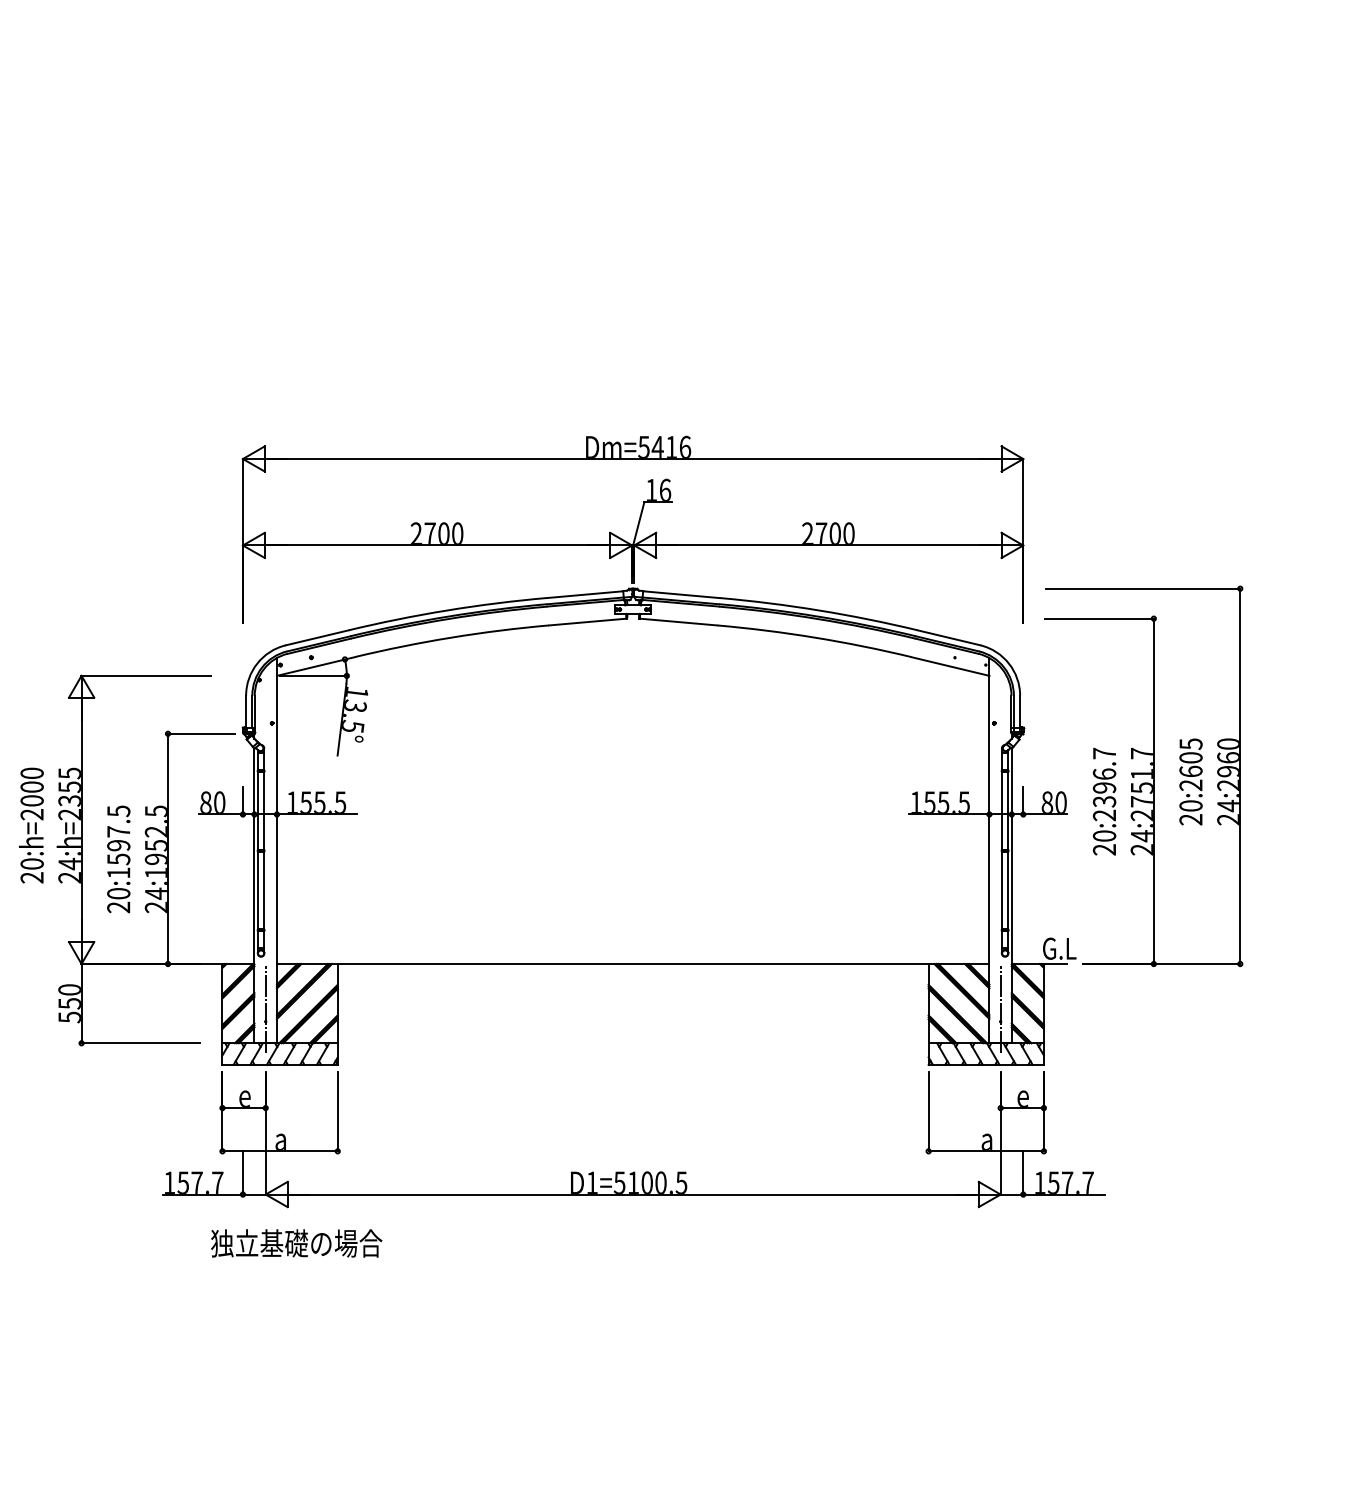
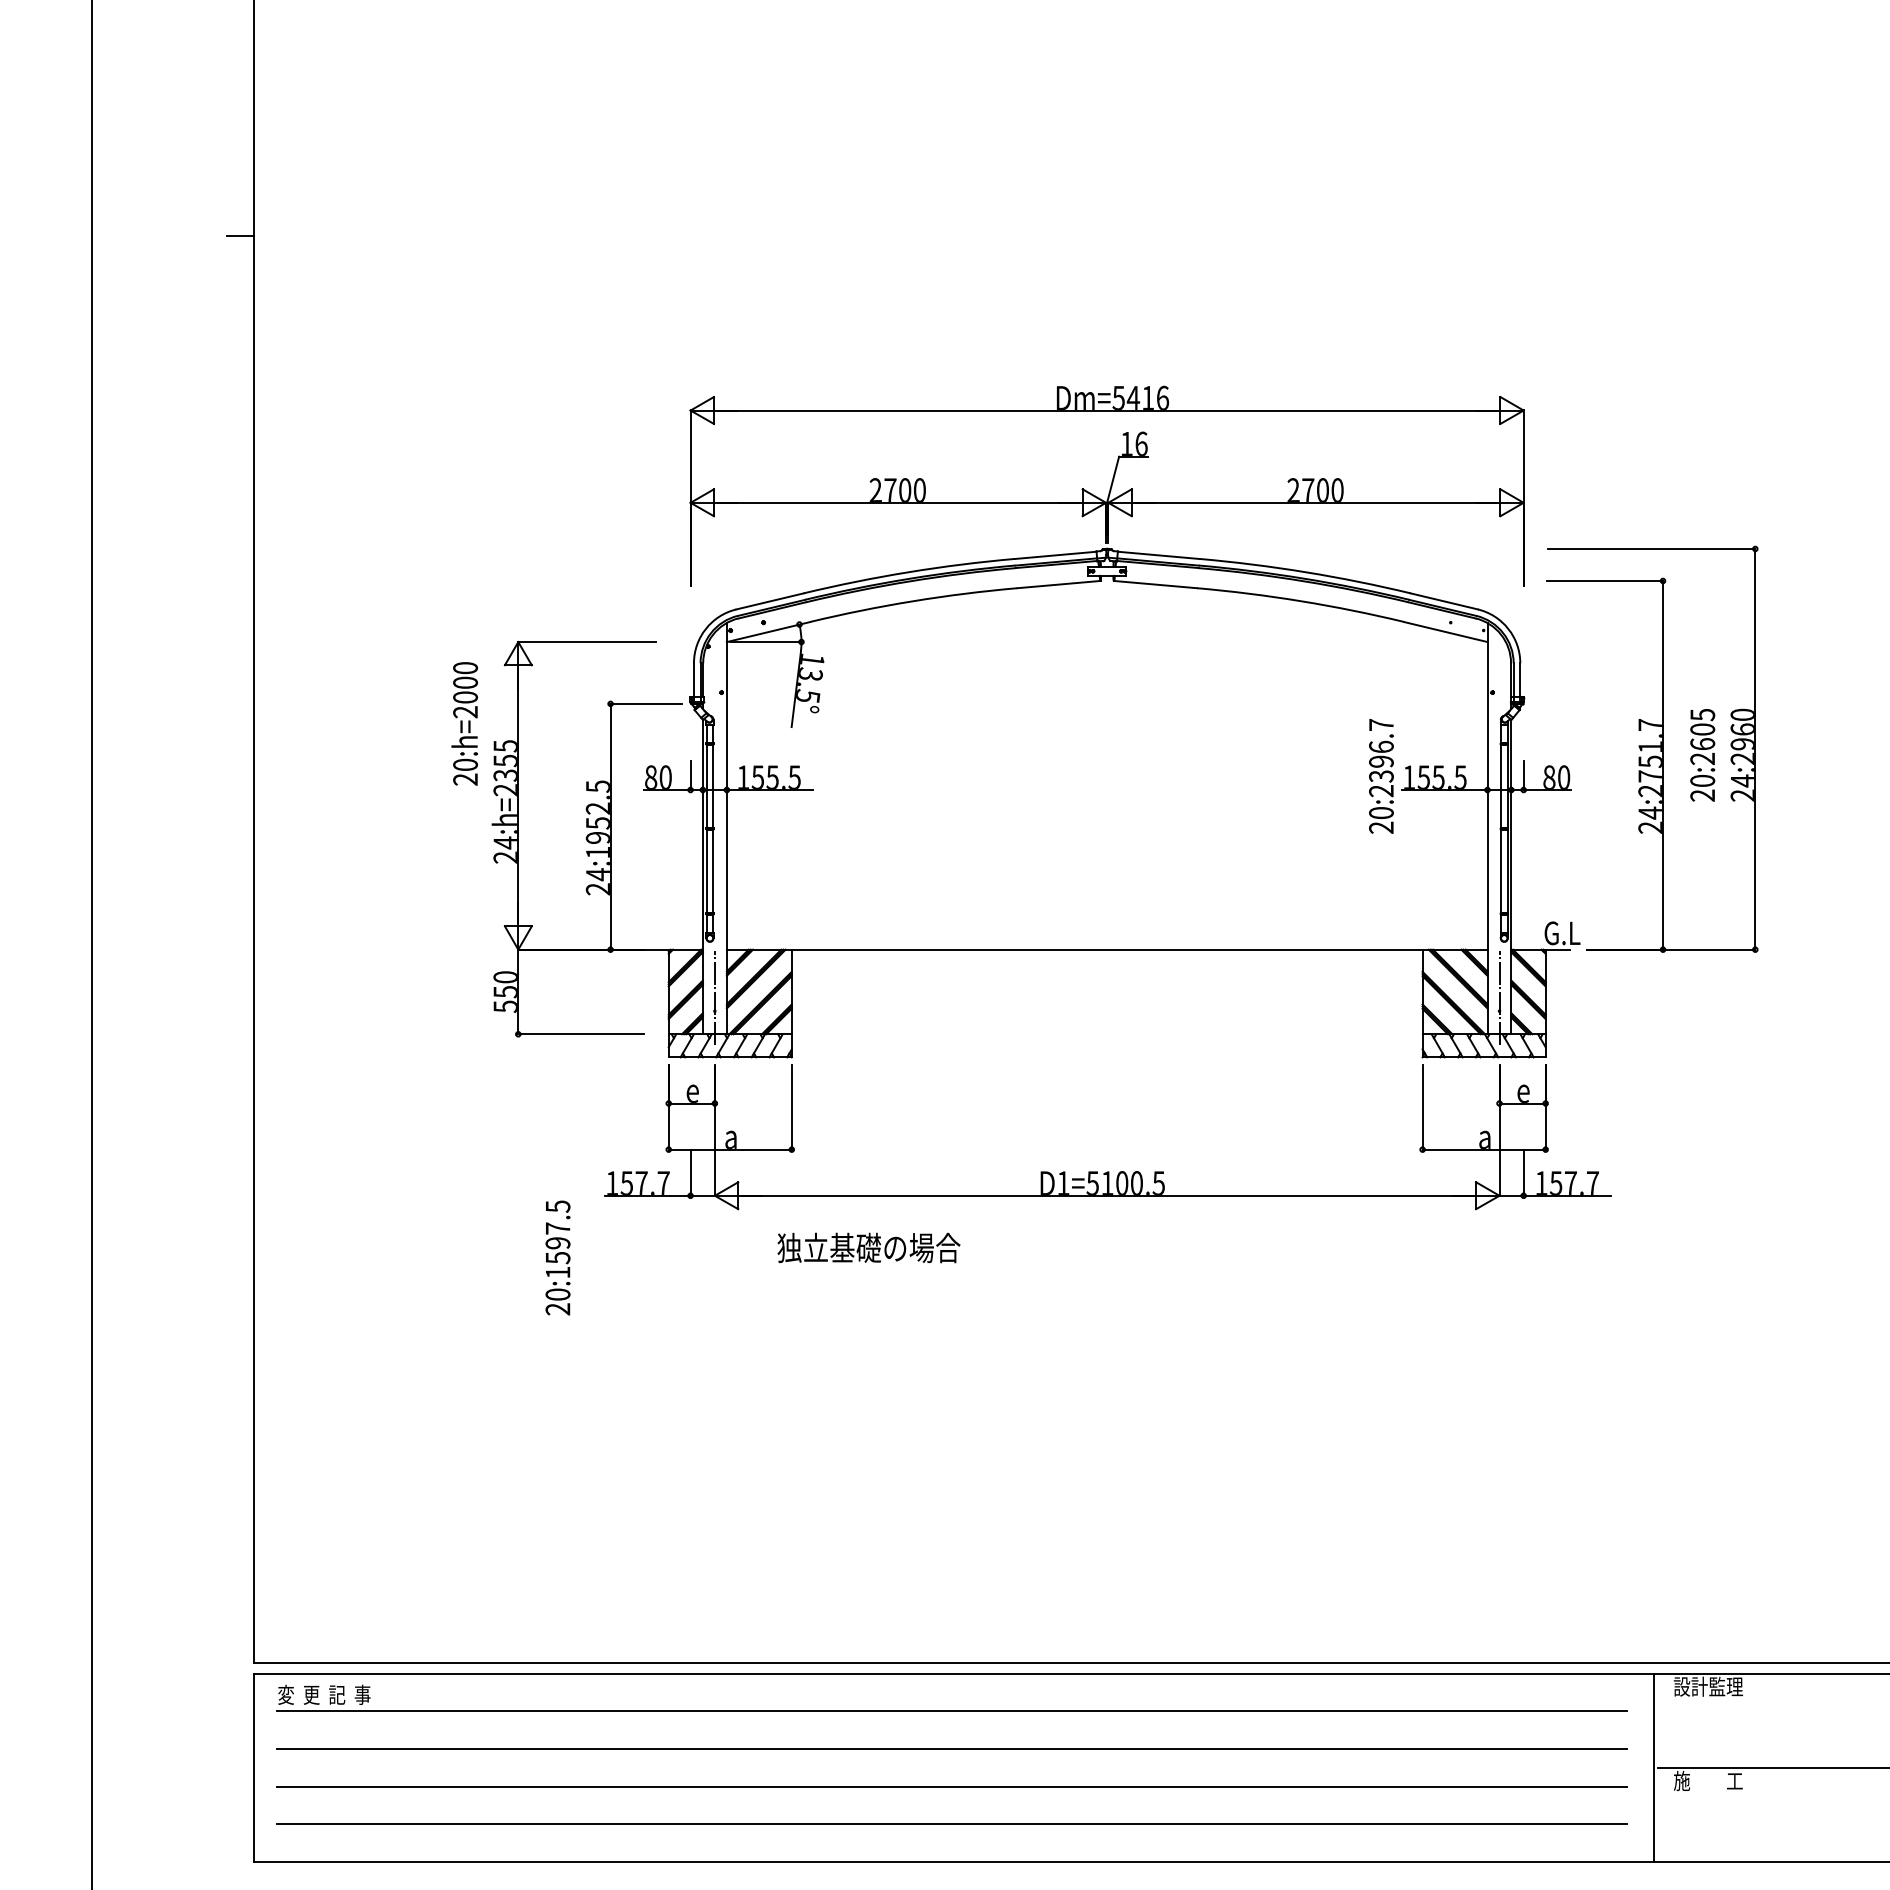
text: (1104, 801) -> (1381, 776), moved
text: (31, 825) -> (464, 723), moved
text: (118, 858) -> (557, 1257), moved
text: (296, 1243) -> (868, 1247), moved

